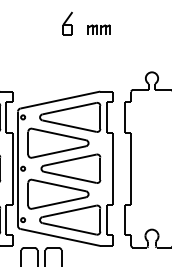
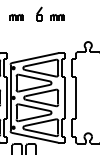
part: (28, 30) -> (16, 17), added

